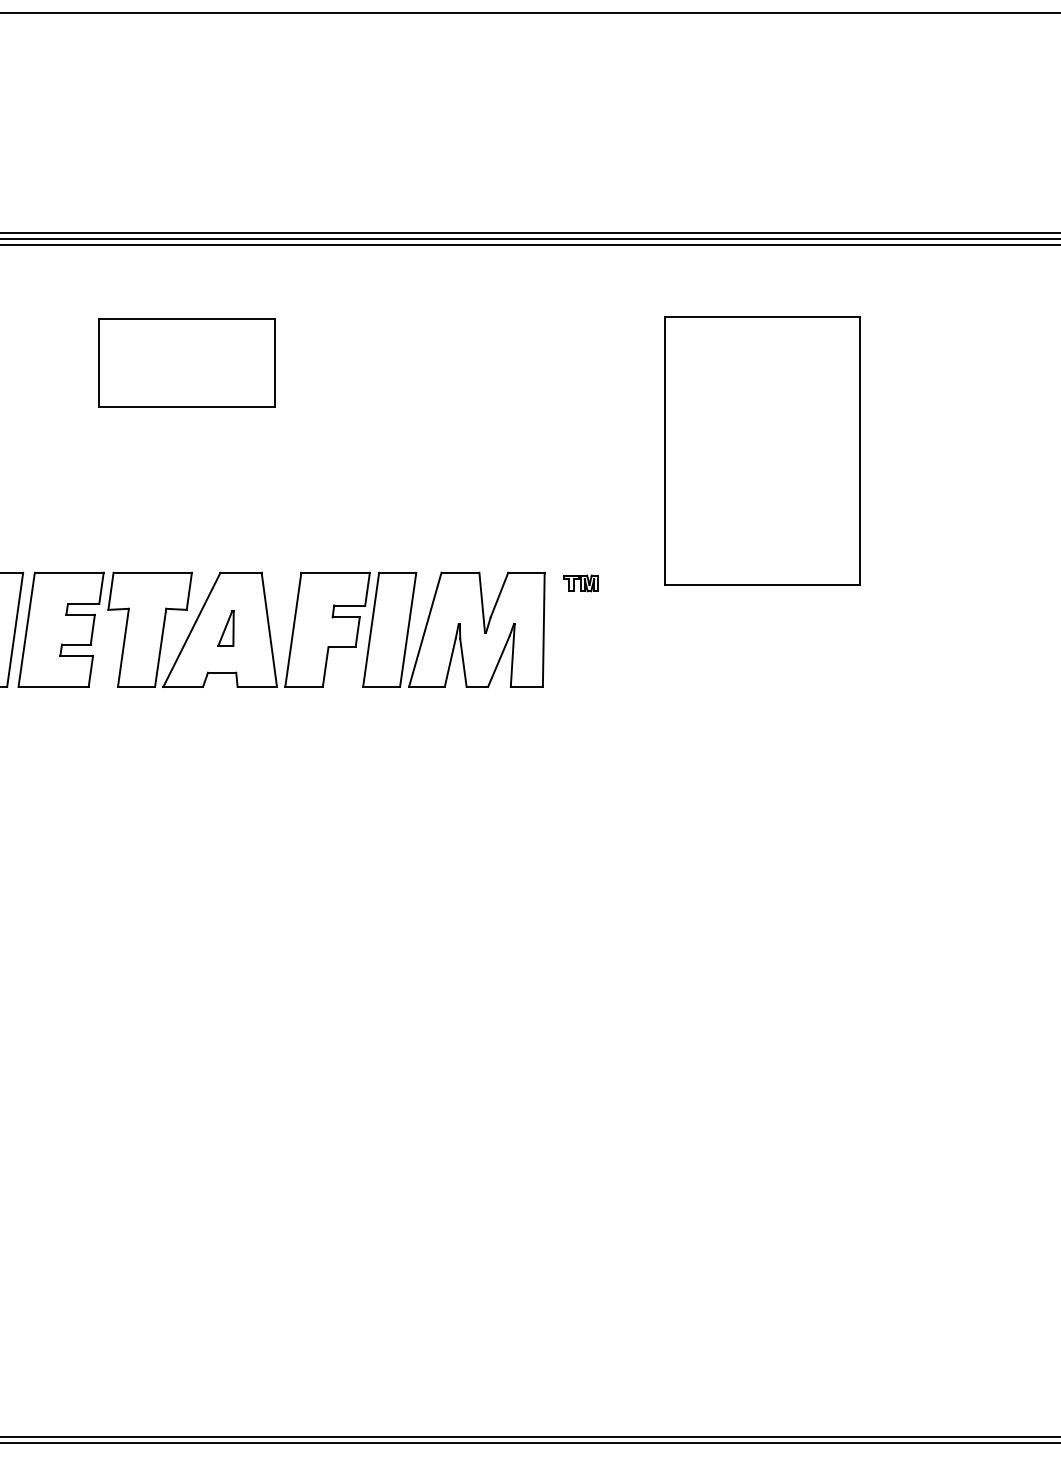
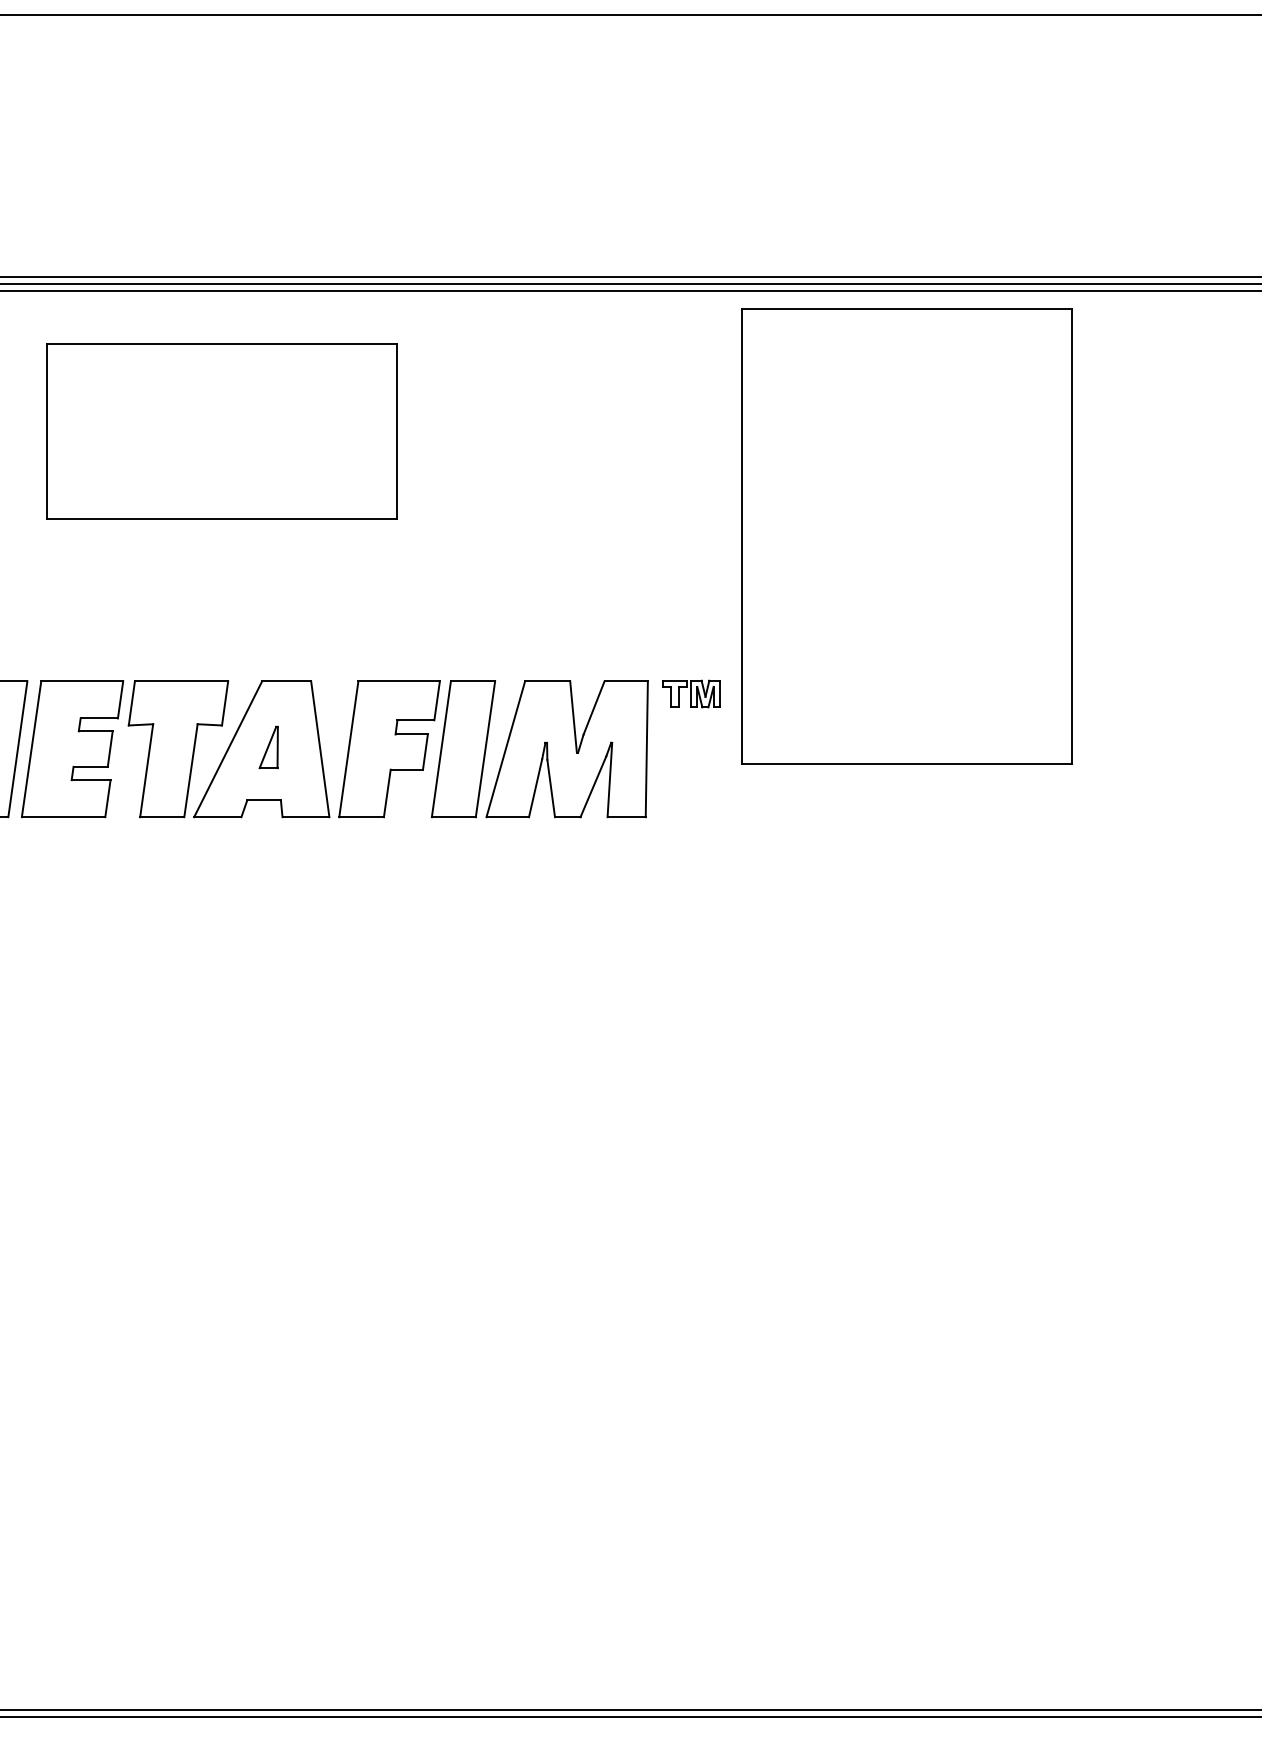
part: (186, 362) -> (221, 431), size x1.67
part: (762, 450) -> (907, 535), size x1.43
part: (580, 583) -> (690, 694), size x1.43

